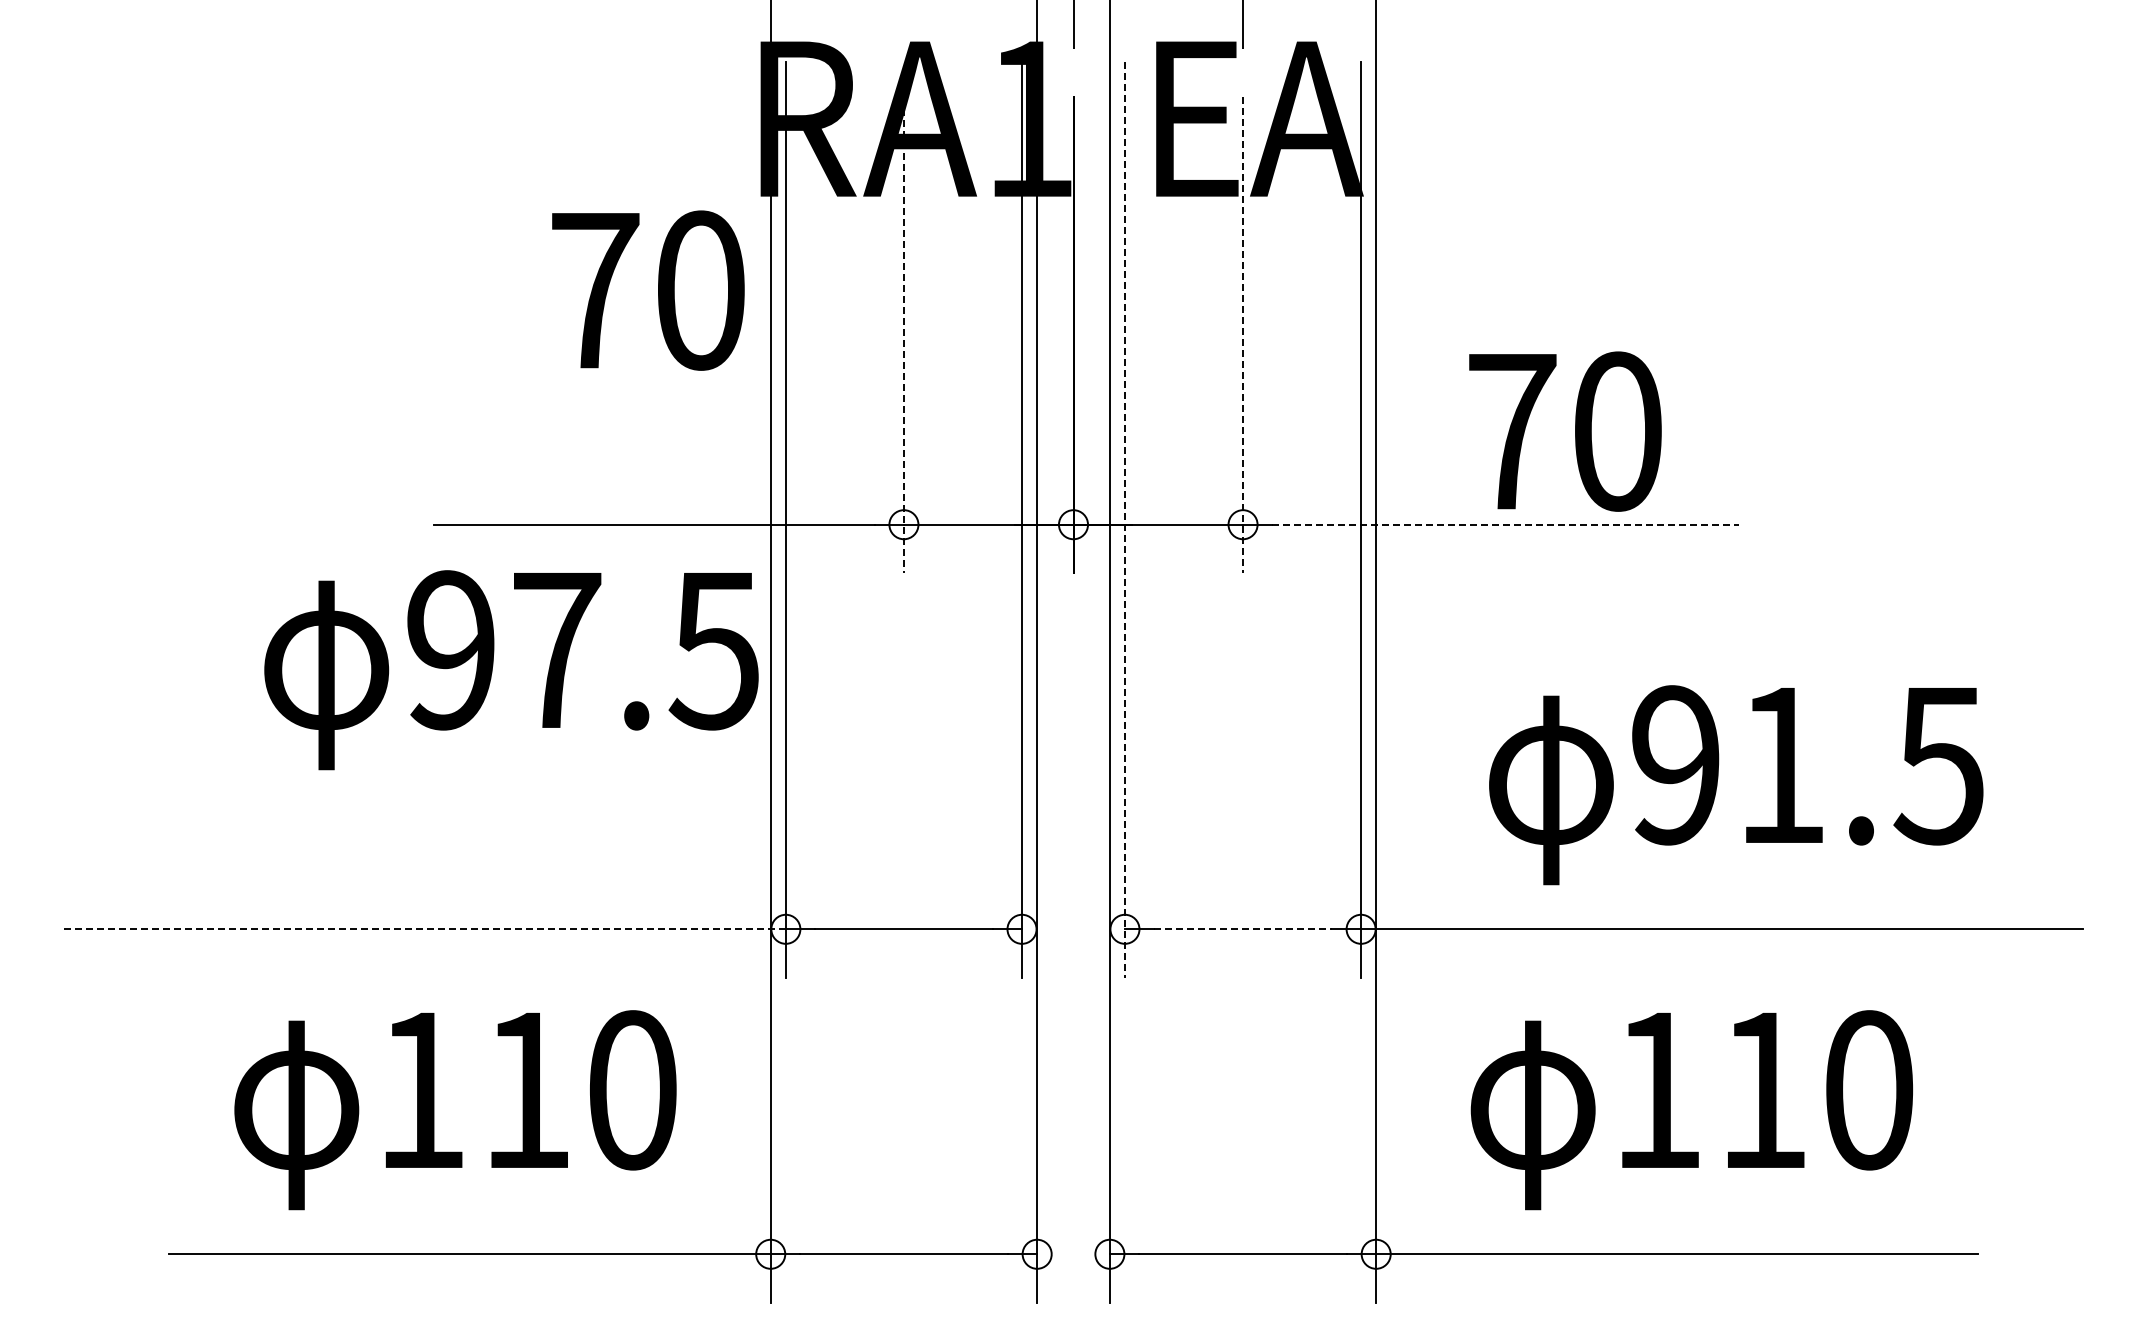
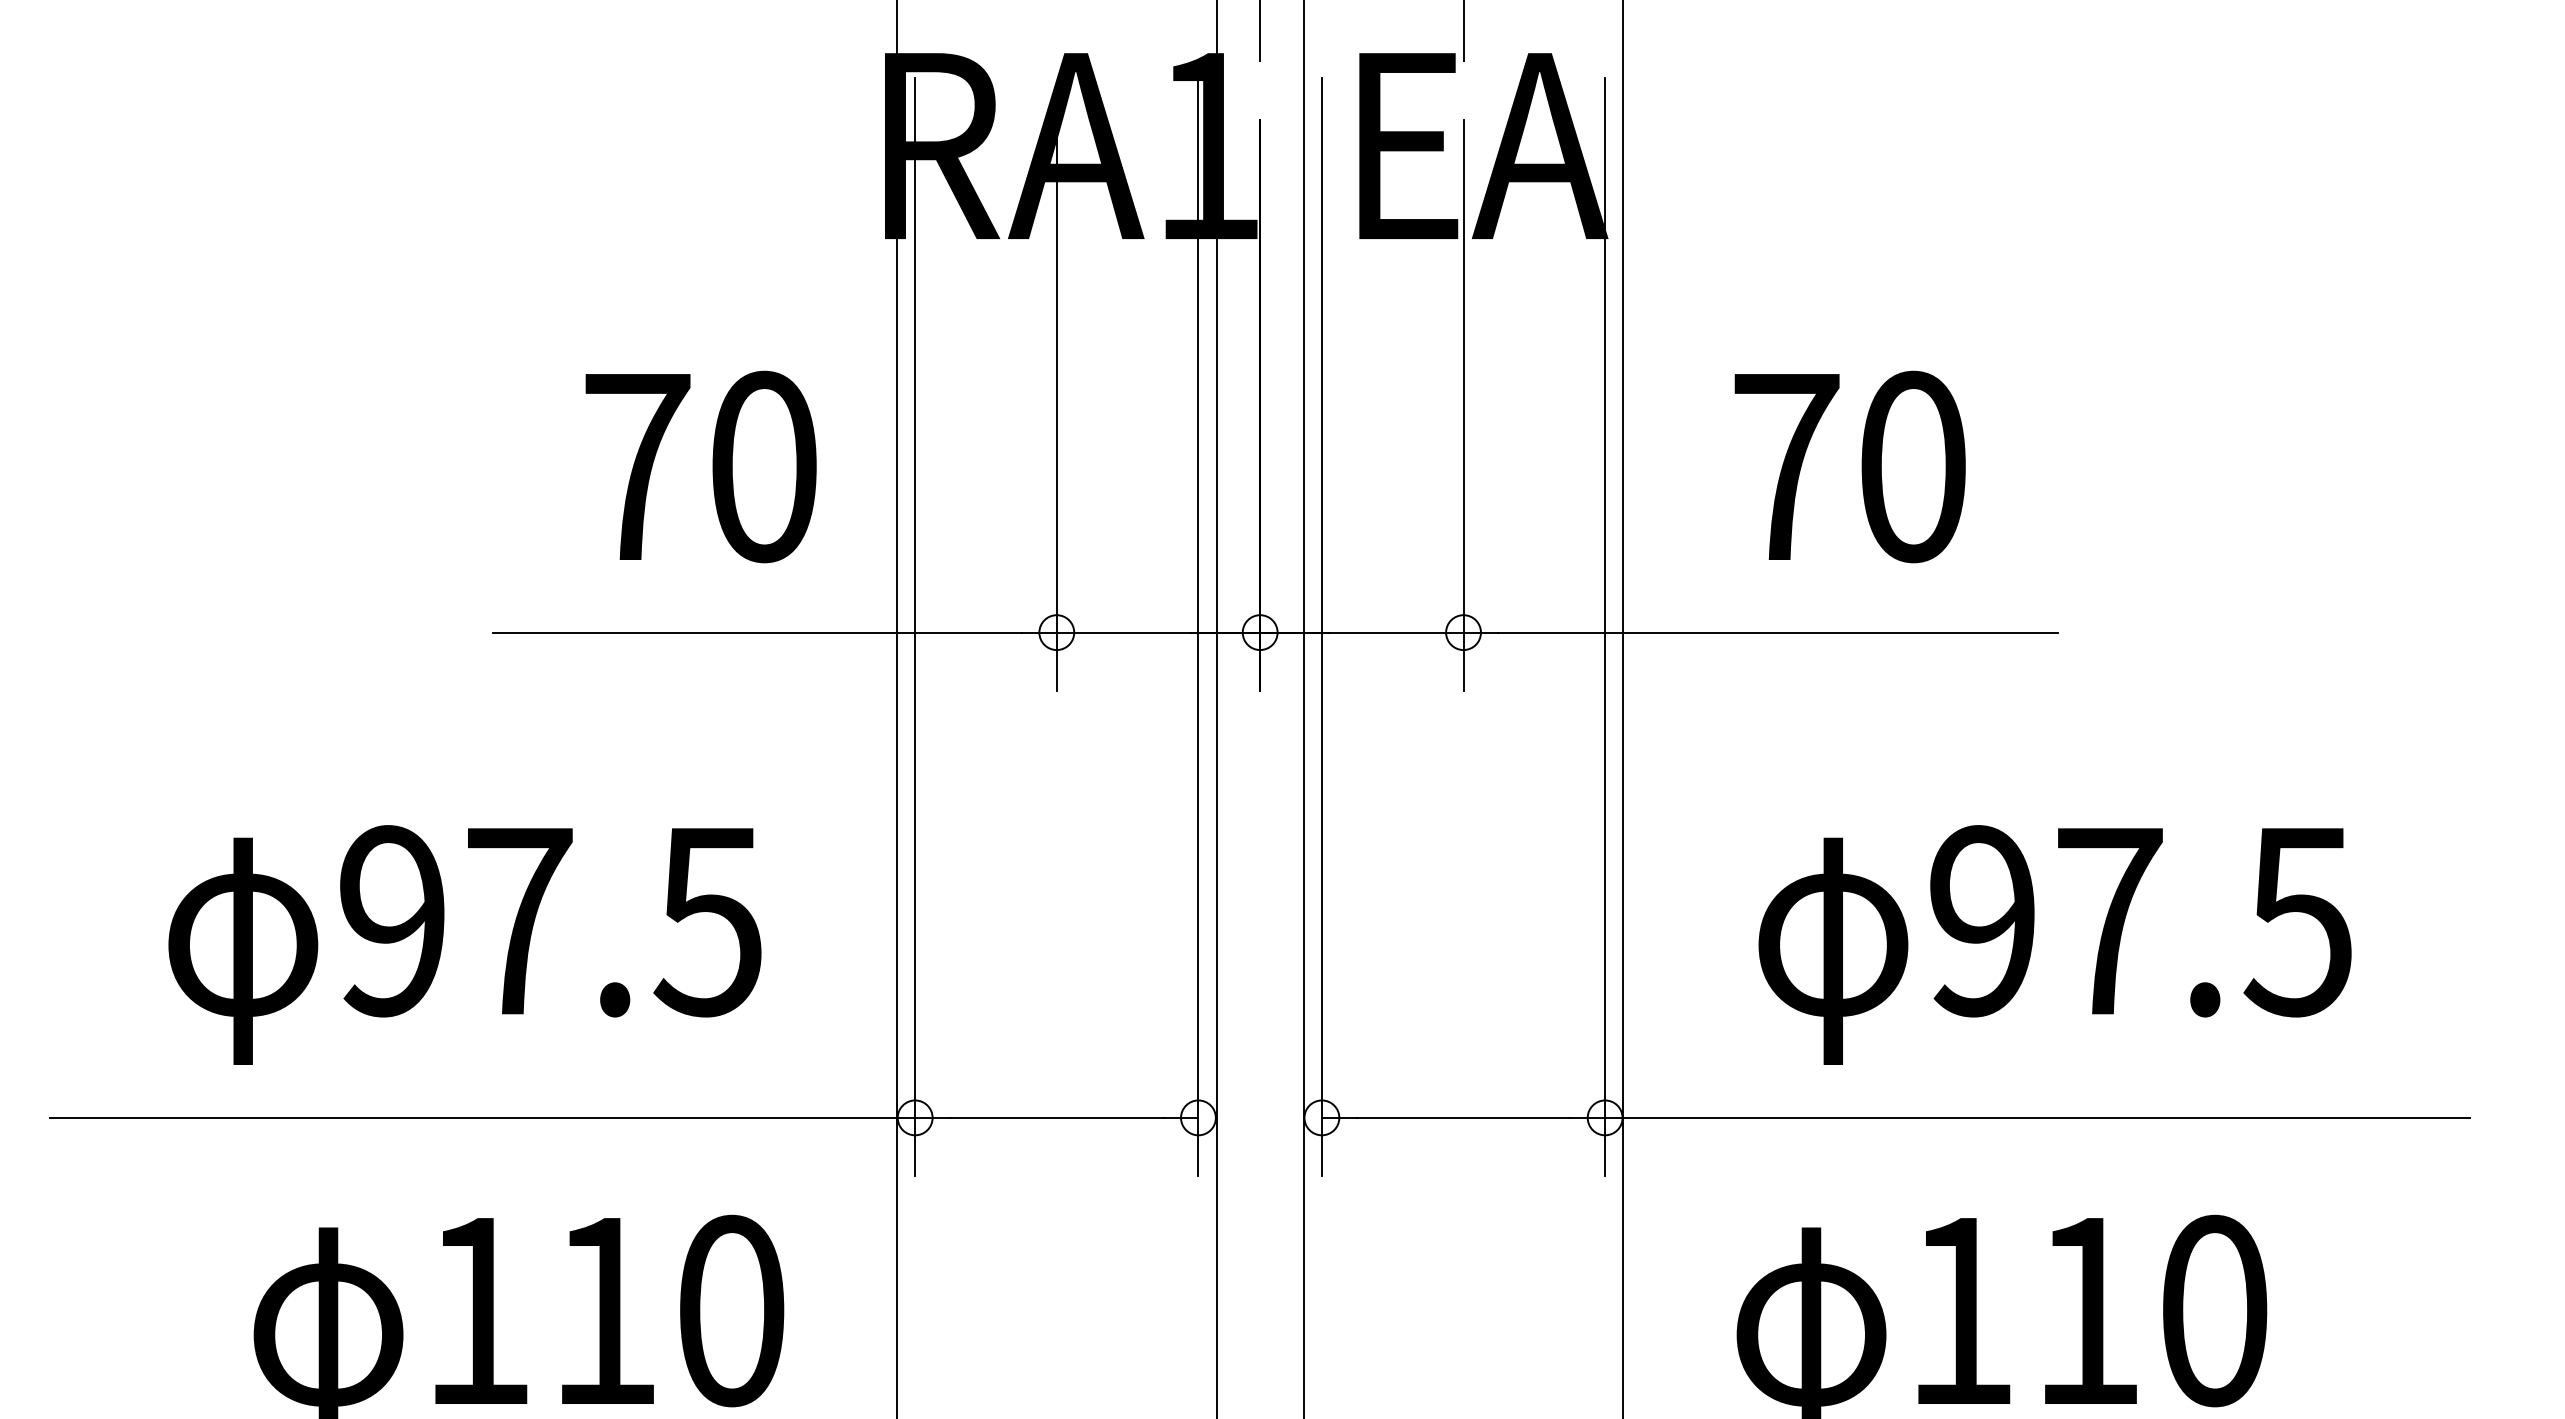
text: (648, 290) -> (701, 466), moved
line: (903, 330) -> (1056, 399), dashed -> solid
line: (1243, 335) -> (1464, 405), dashed -> solid
text: (1565, 431) -> (1850, 466), moved
line: (1124, 519) -> (1321, 626), dashed -> solid
line: (1506, 524) -> (1779, 632), dashed -> solid
text: (511, 670) -> (464, 945), moved
text: (1782, 765) -> (2110, 921), 91.5 -> 97.5
line: (425, 929) -> (482, 1118), dashed -> solid
line: (1243, 929) -> (1464, 1118), dashed -> solid

